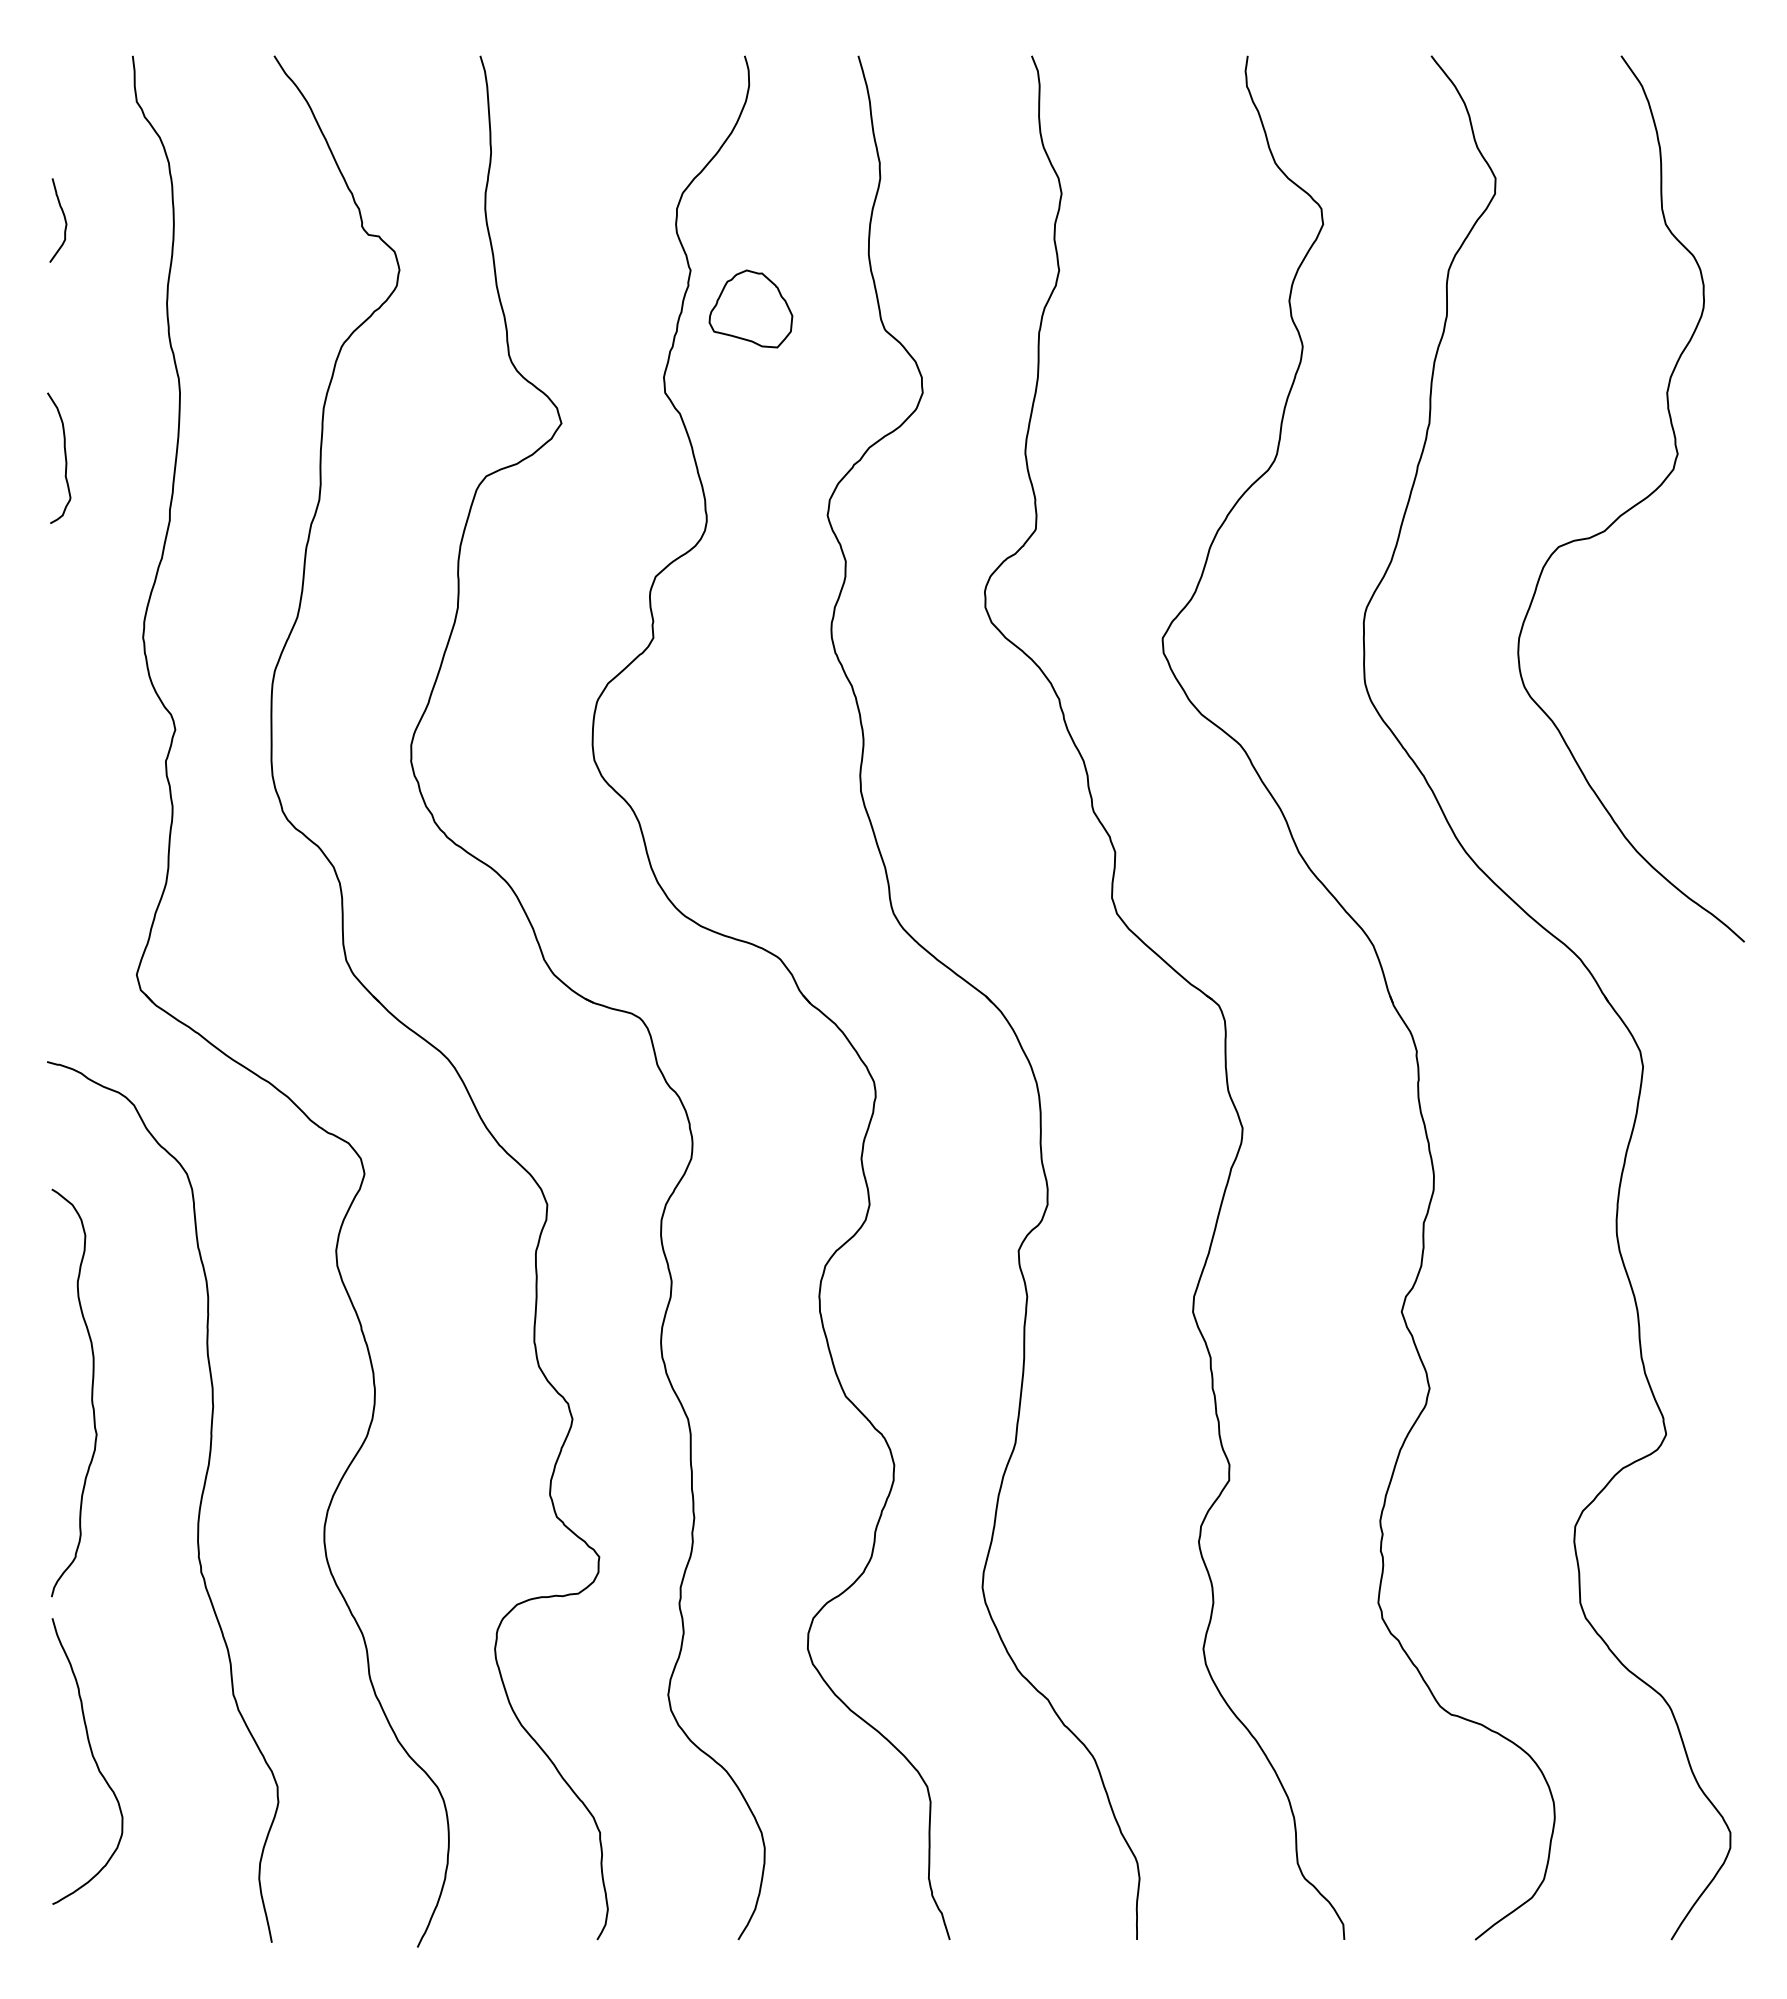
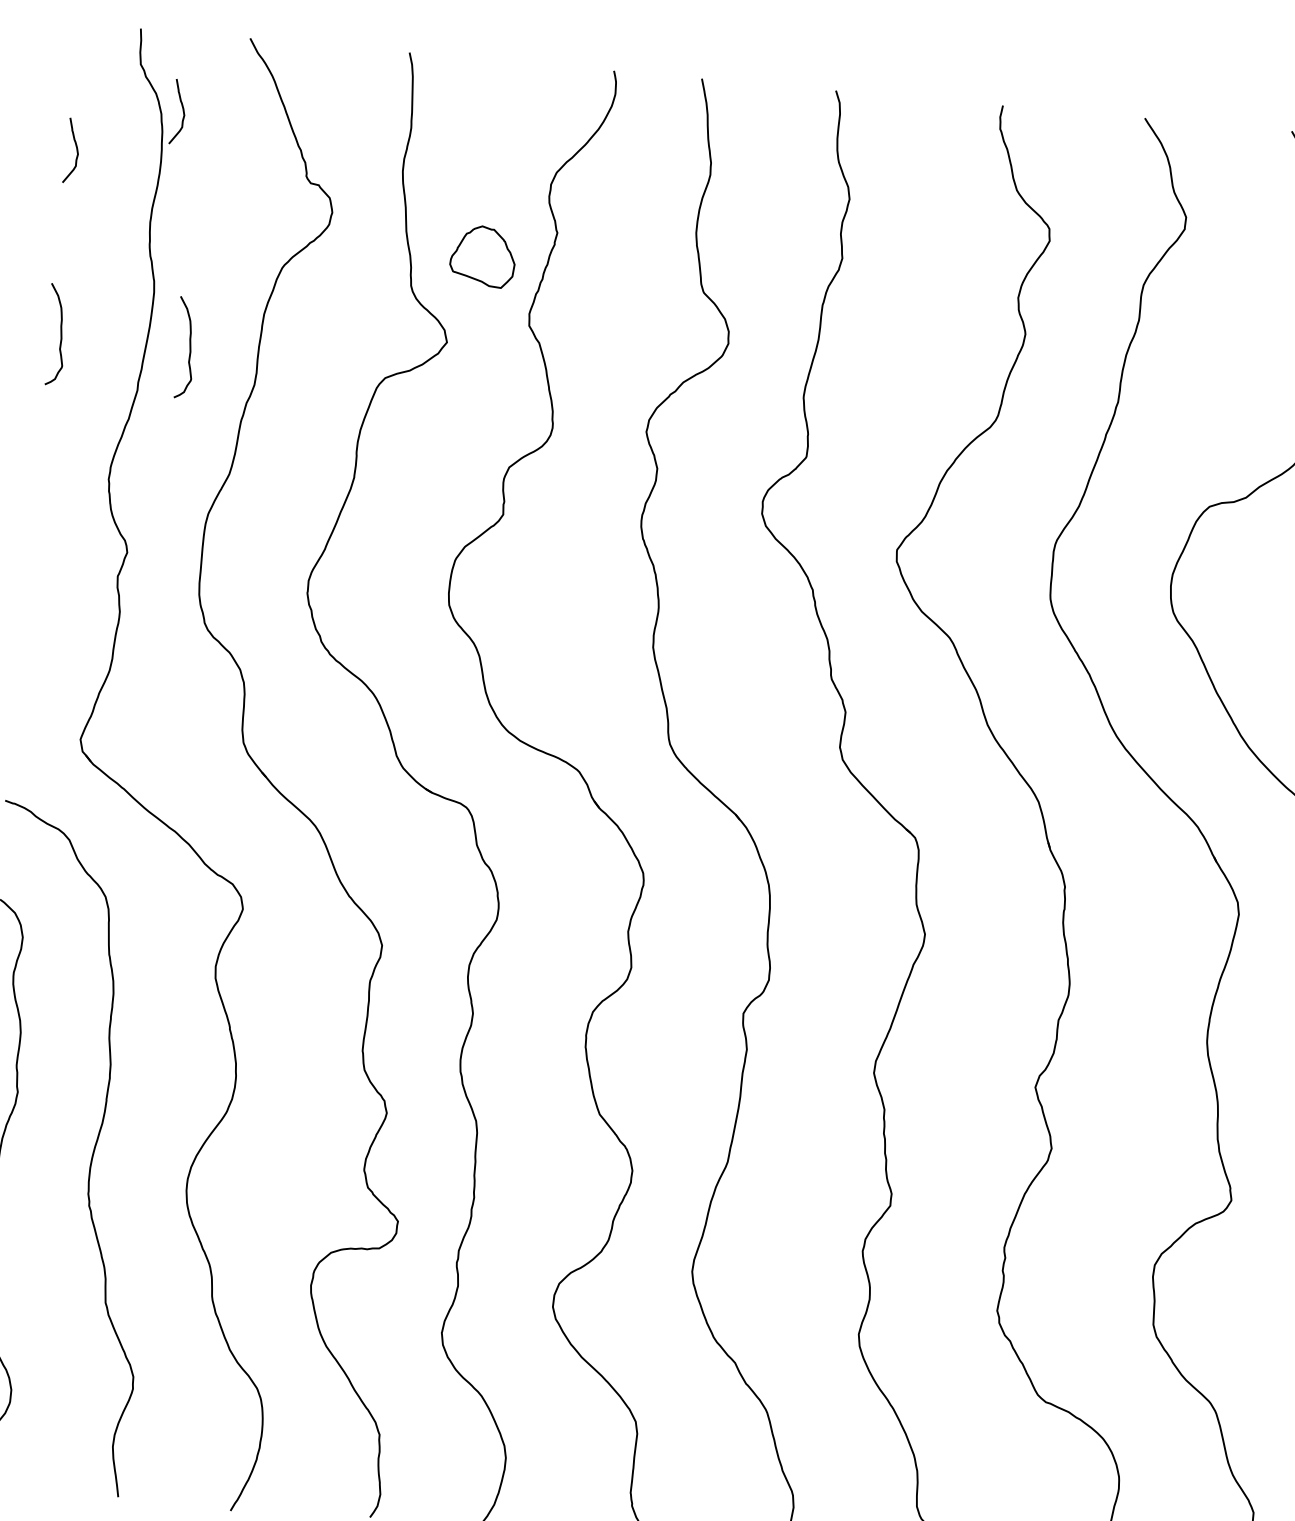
curve: (196, 158) -> (183, 112), added
part: (750, 308) -> (482, 256), moved
curve: (231, 458) -> (189, 346), added

